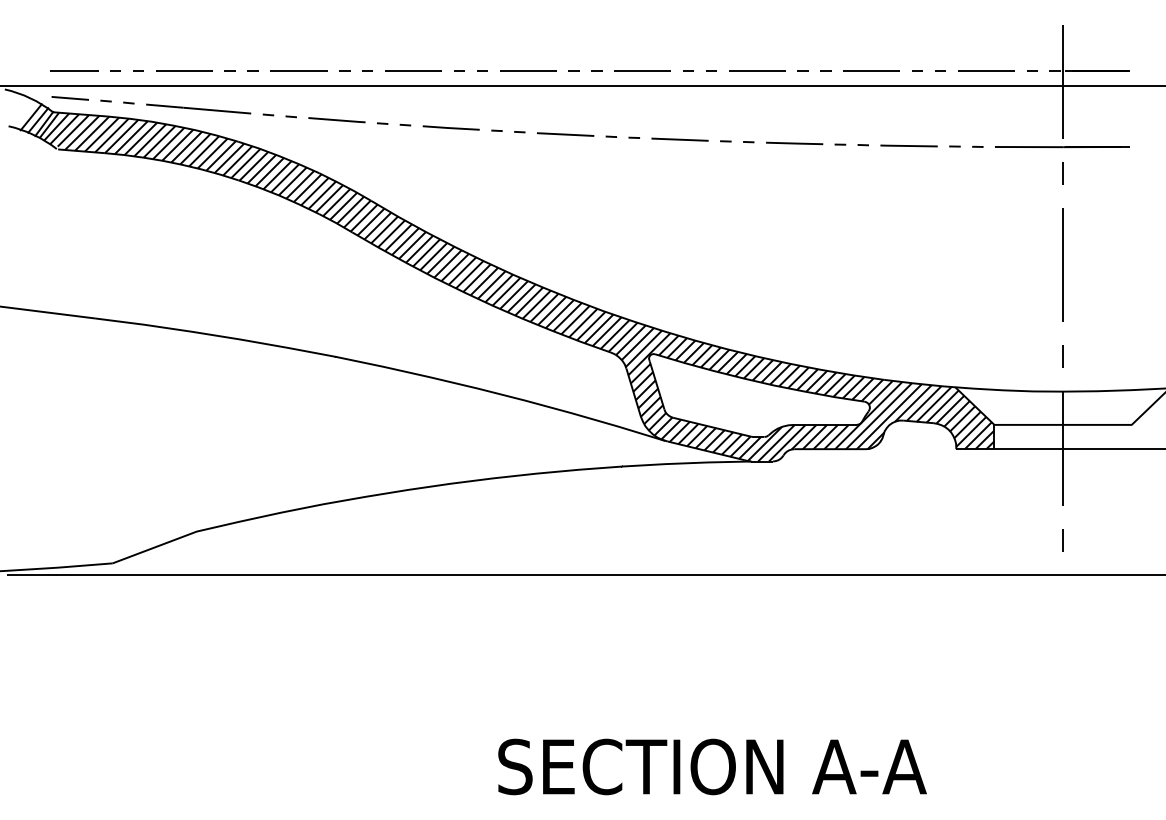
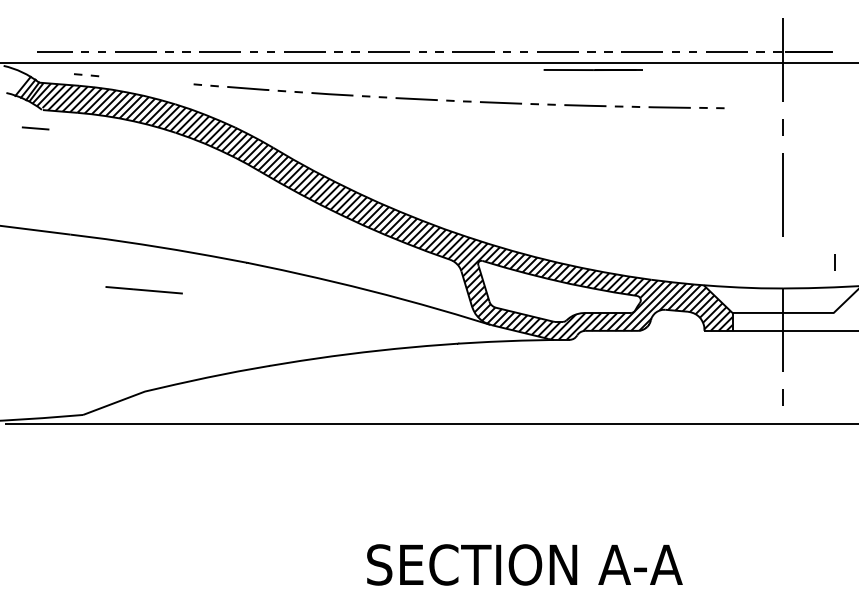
line: (69, 98) -> (35, 128), moved
line: (198, 108) -> (144, 289), moved
line: (1062, 147) -> (593, 70), moved
line: (1062, 356) -> (834, 262), moved

